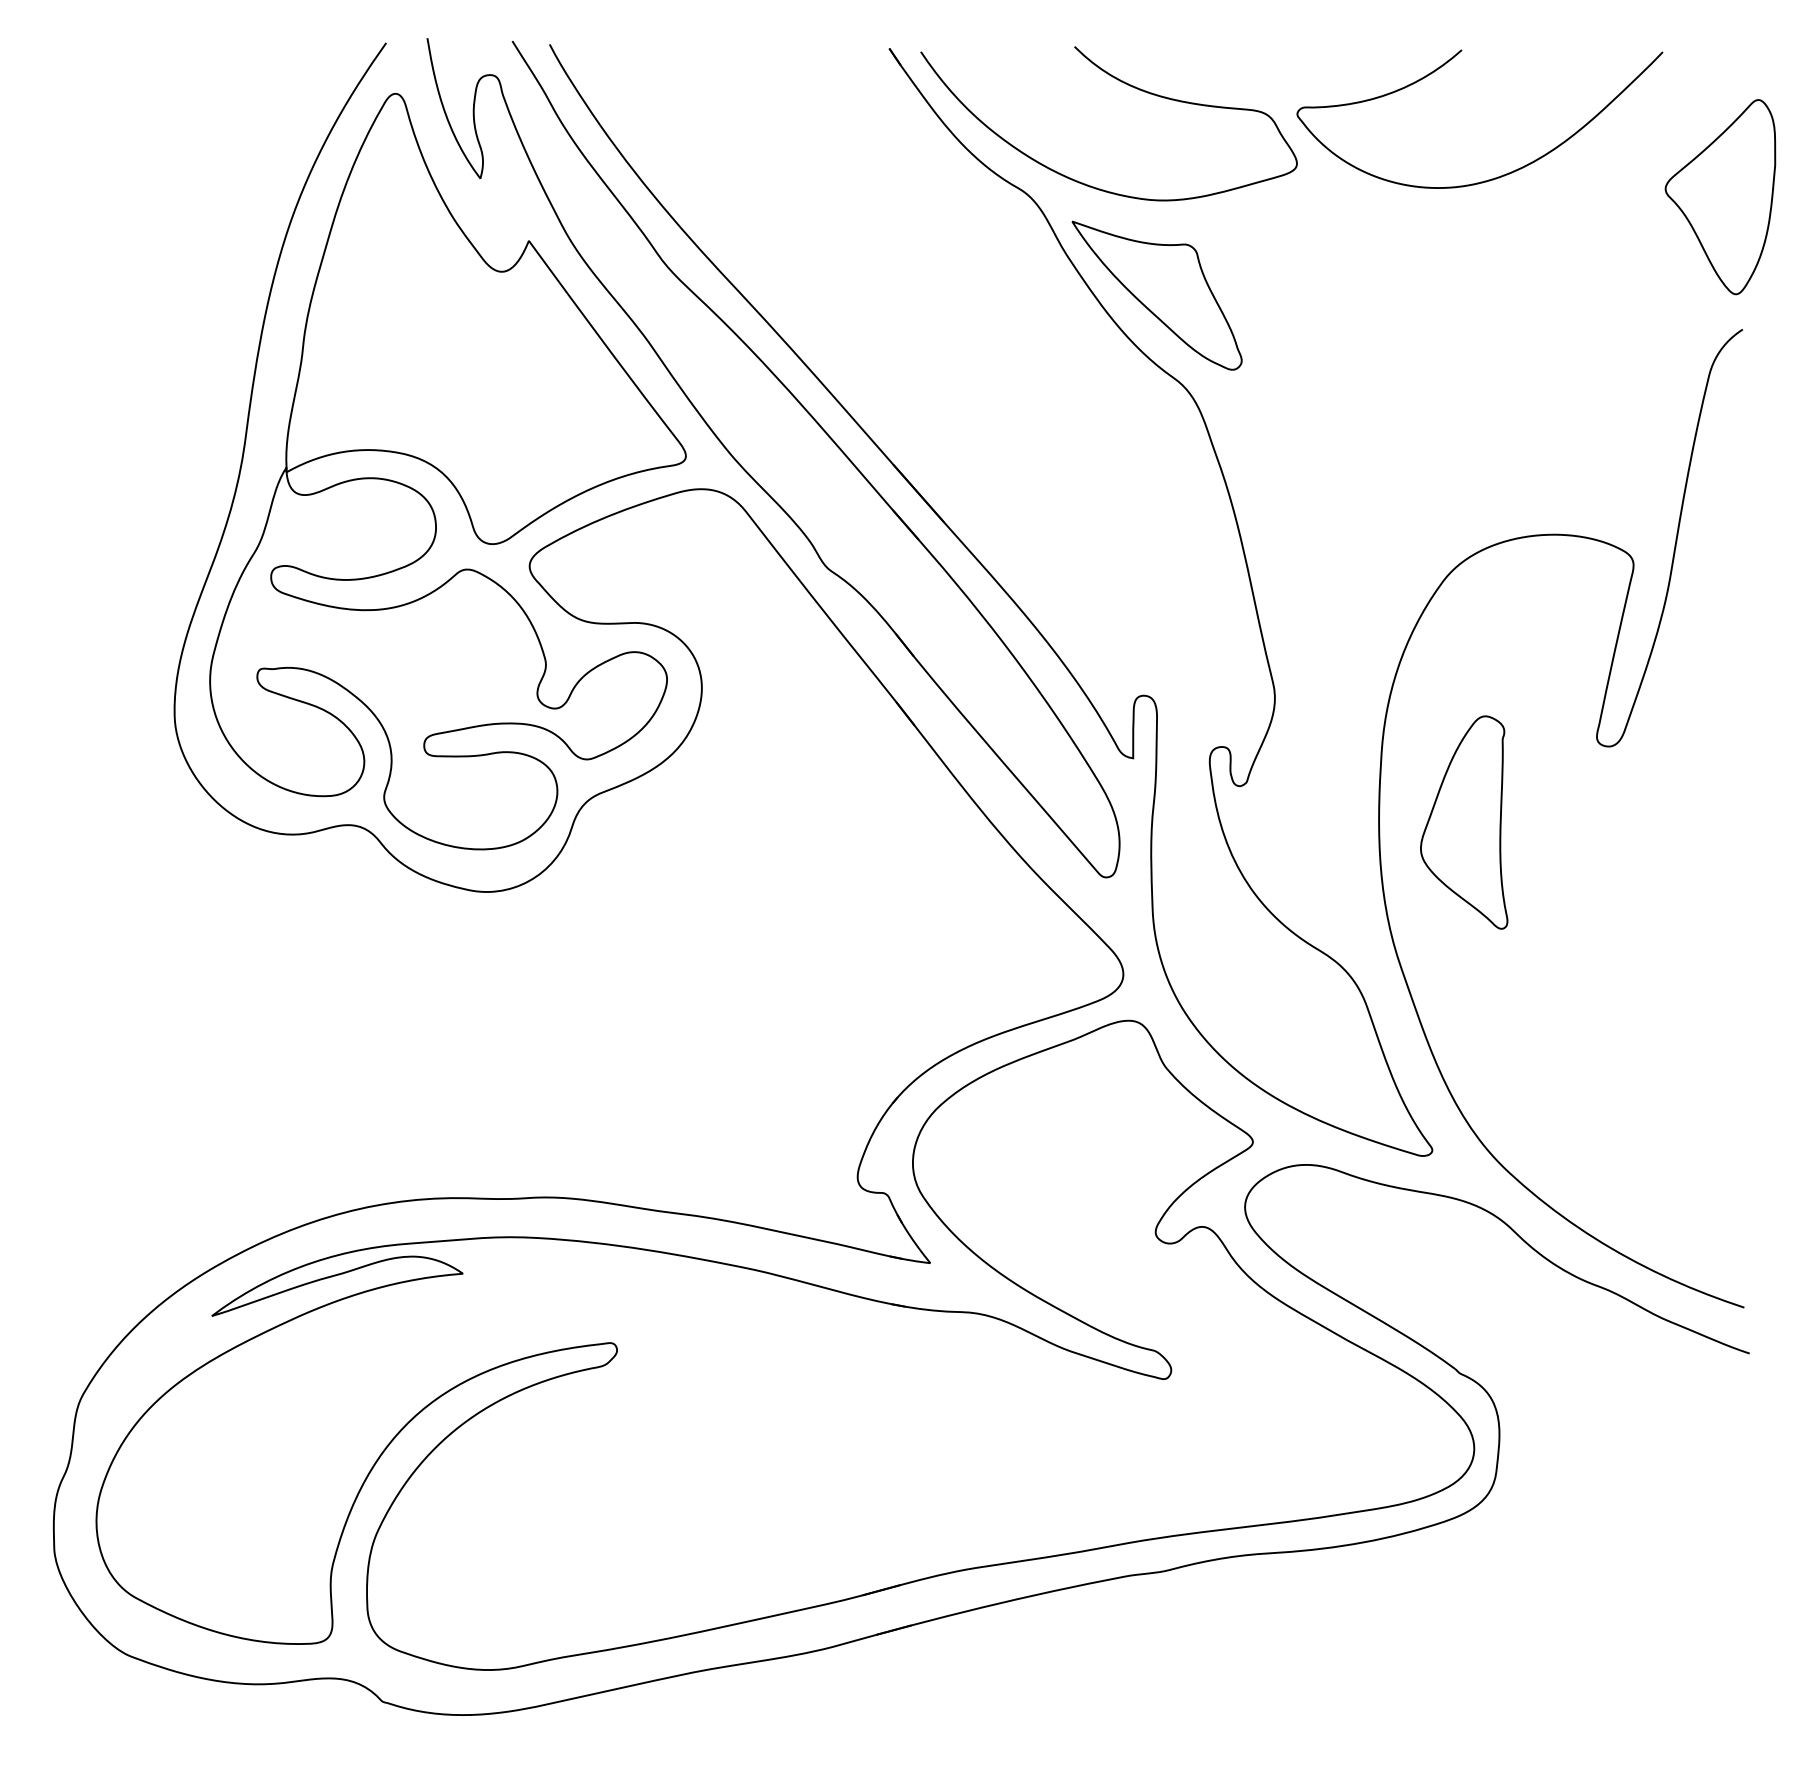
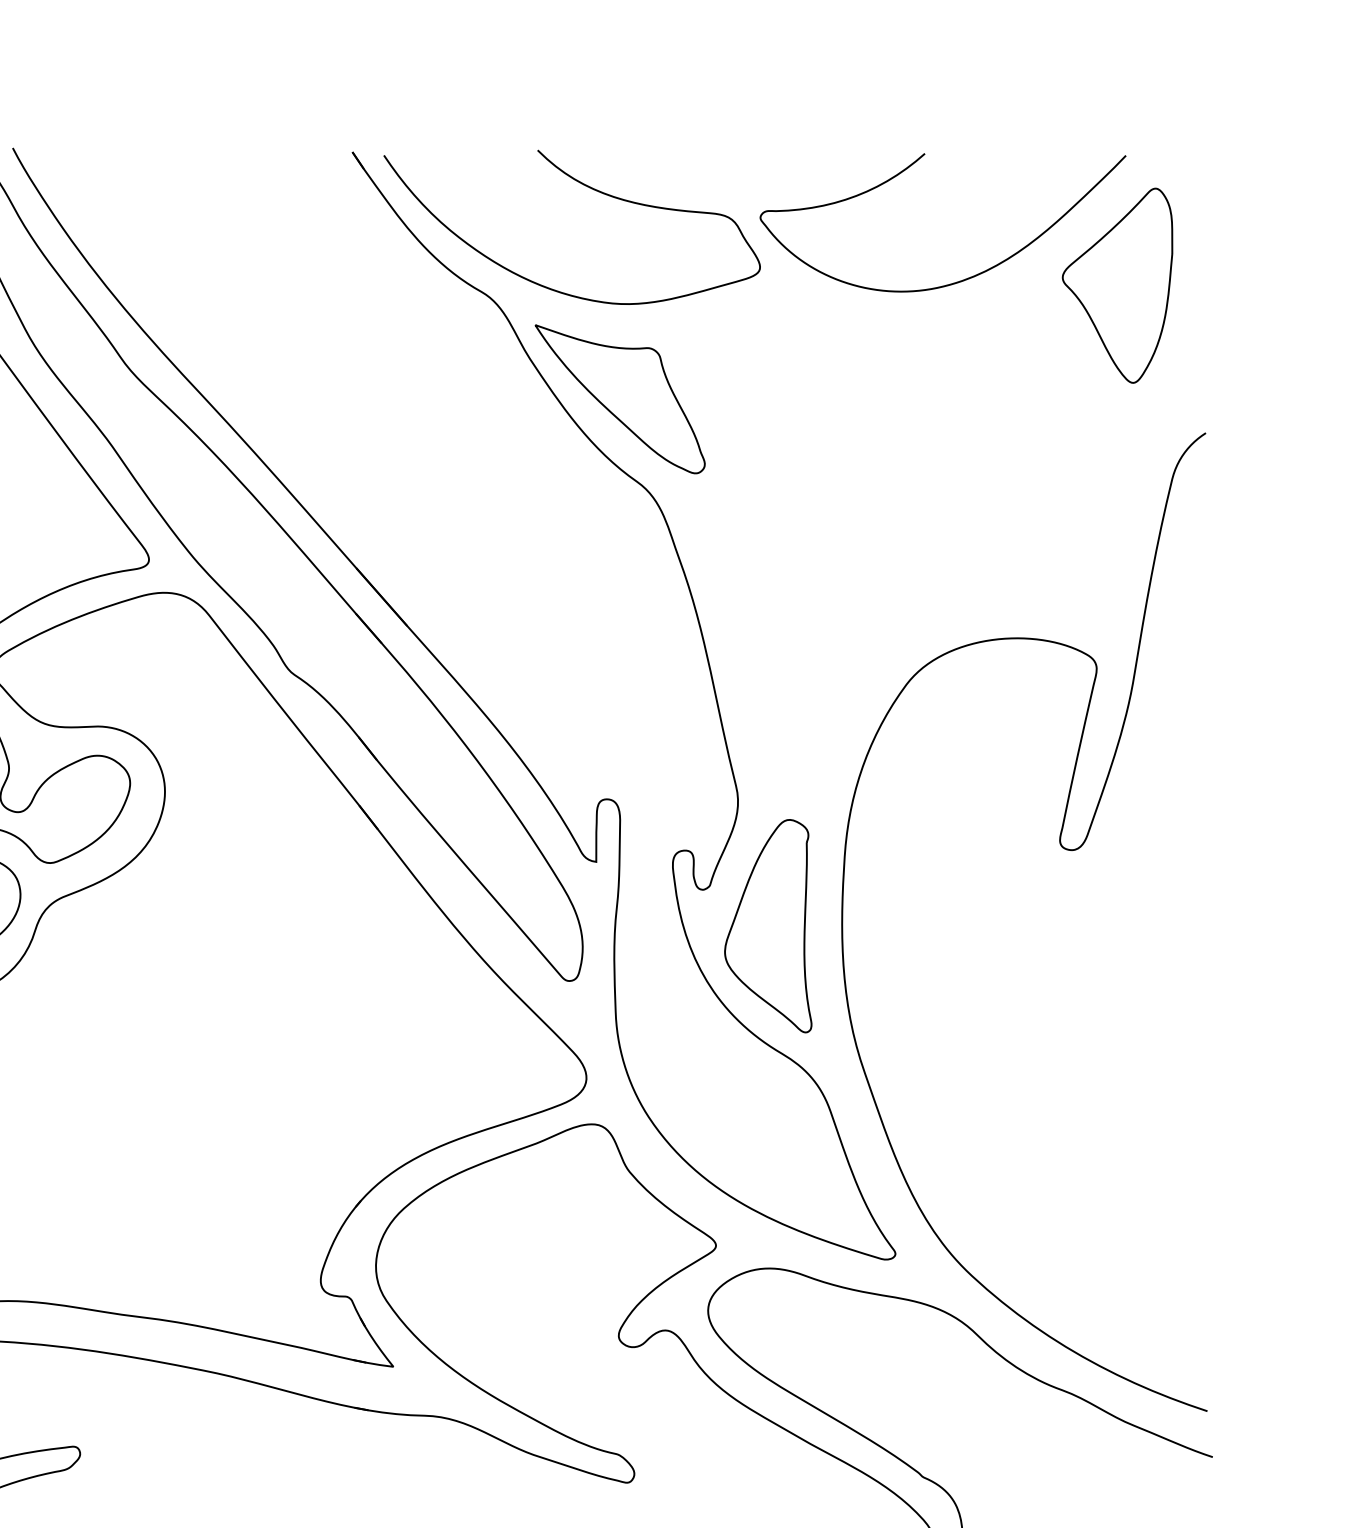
part: (1720, 197) -> (1117, 286), moved
part: (1464, 822) -> (768, 926), moved

